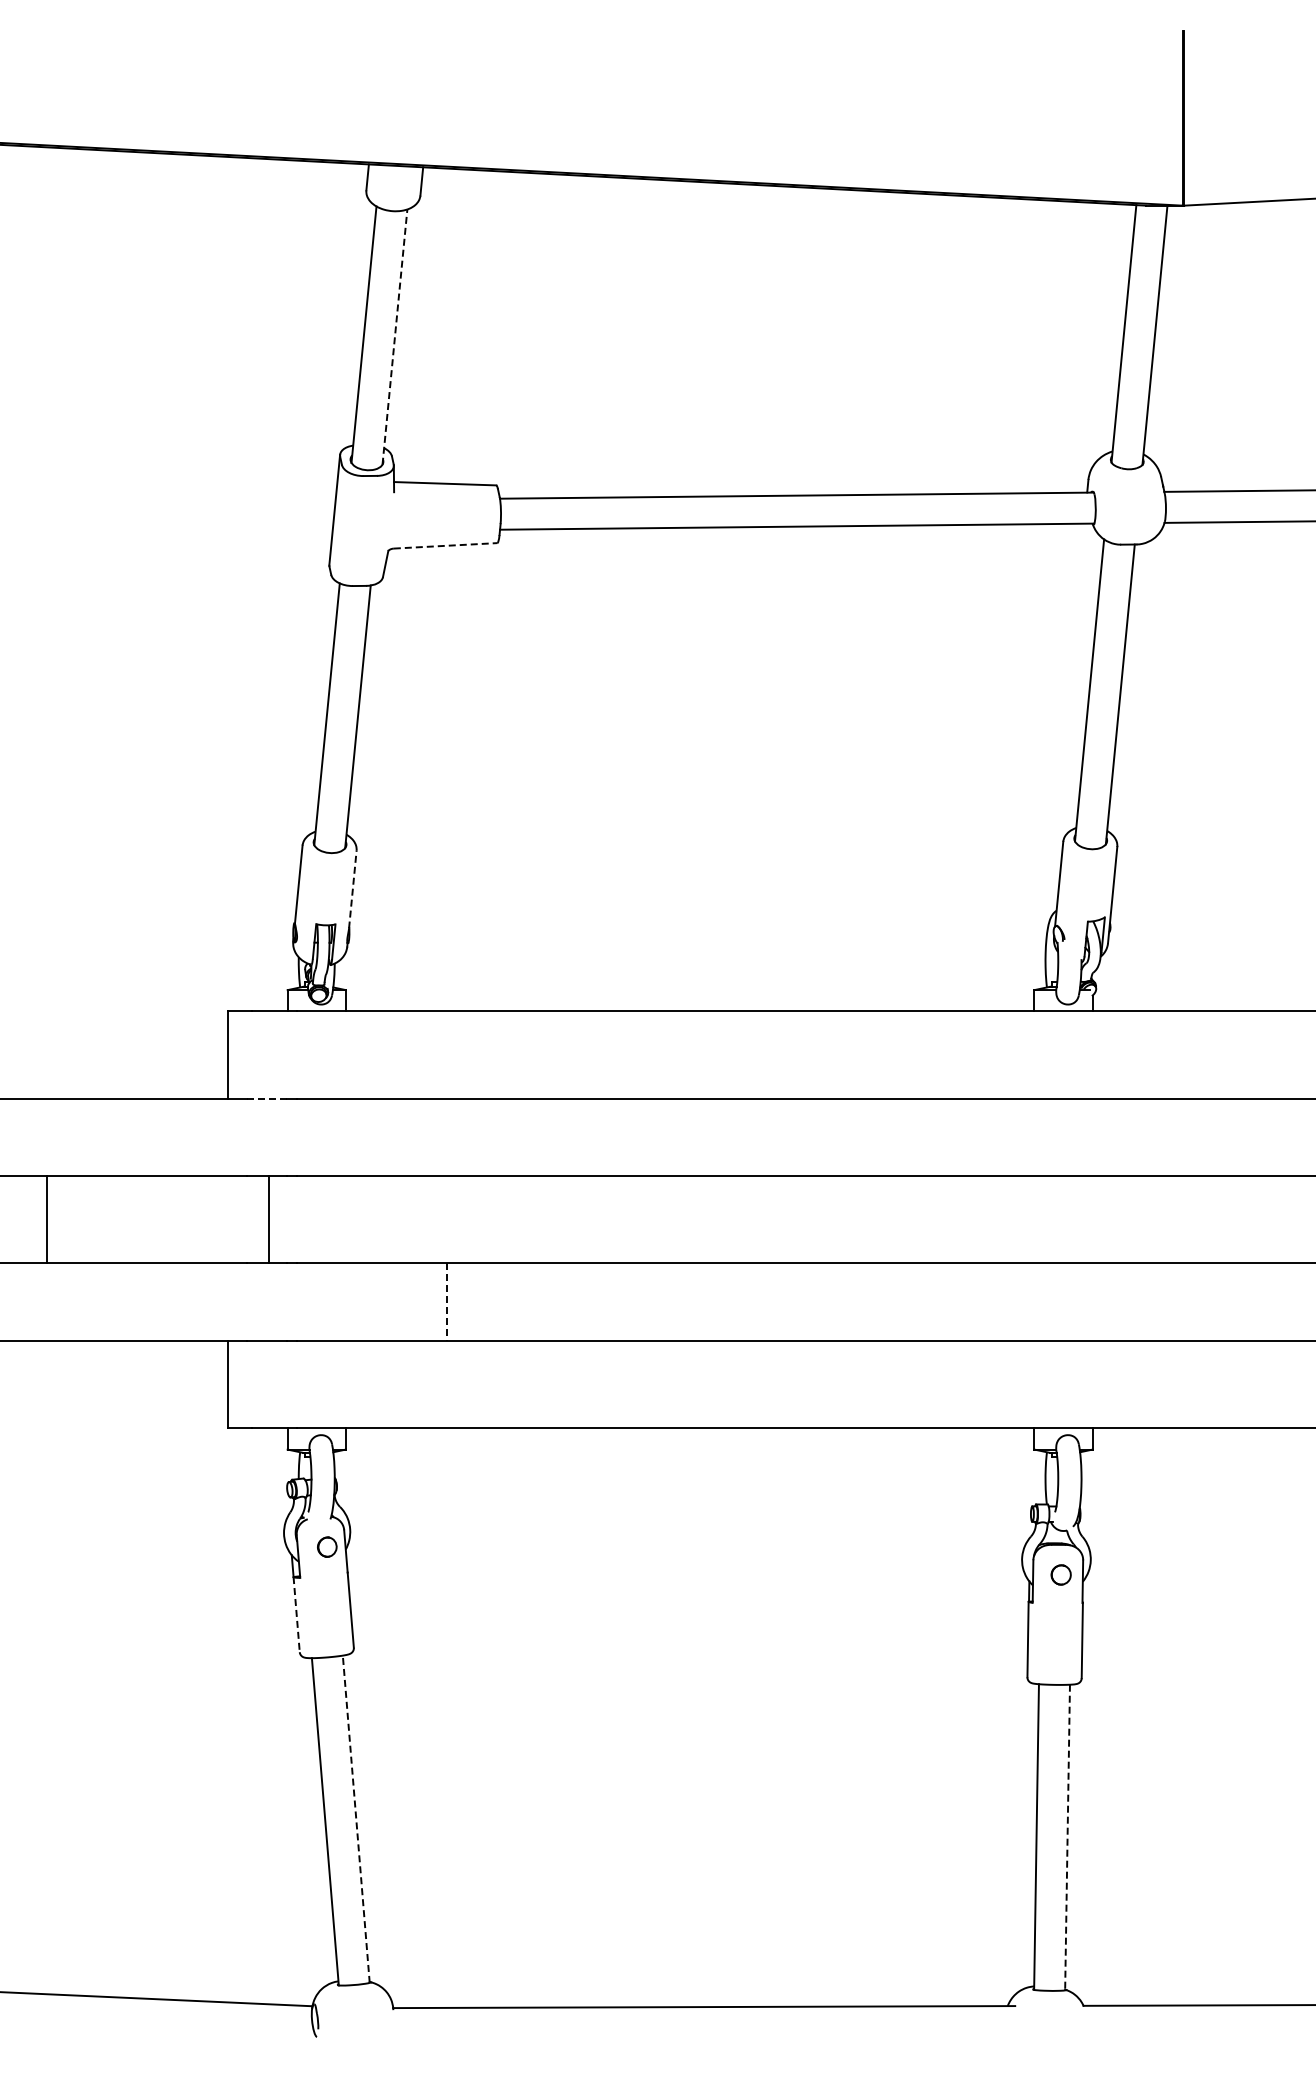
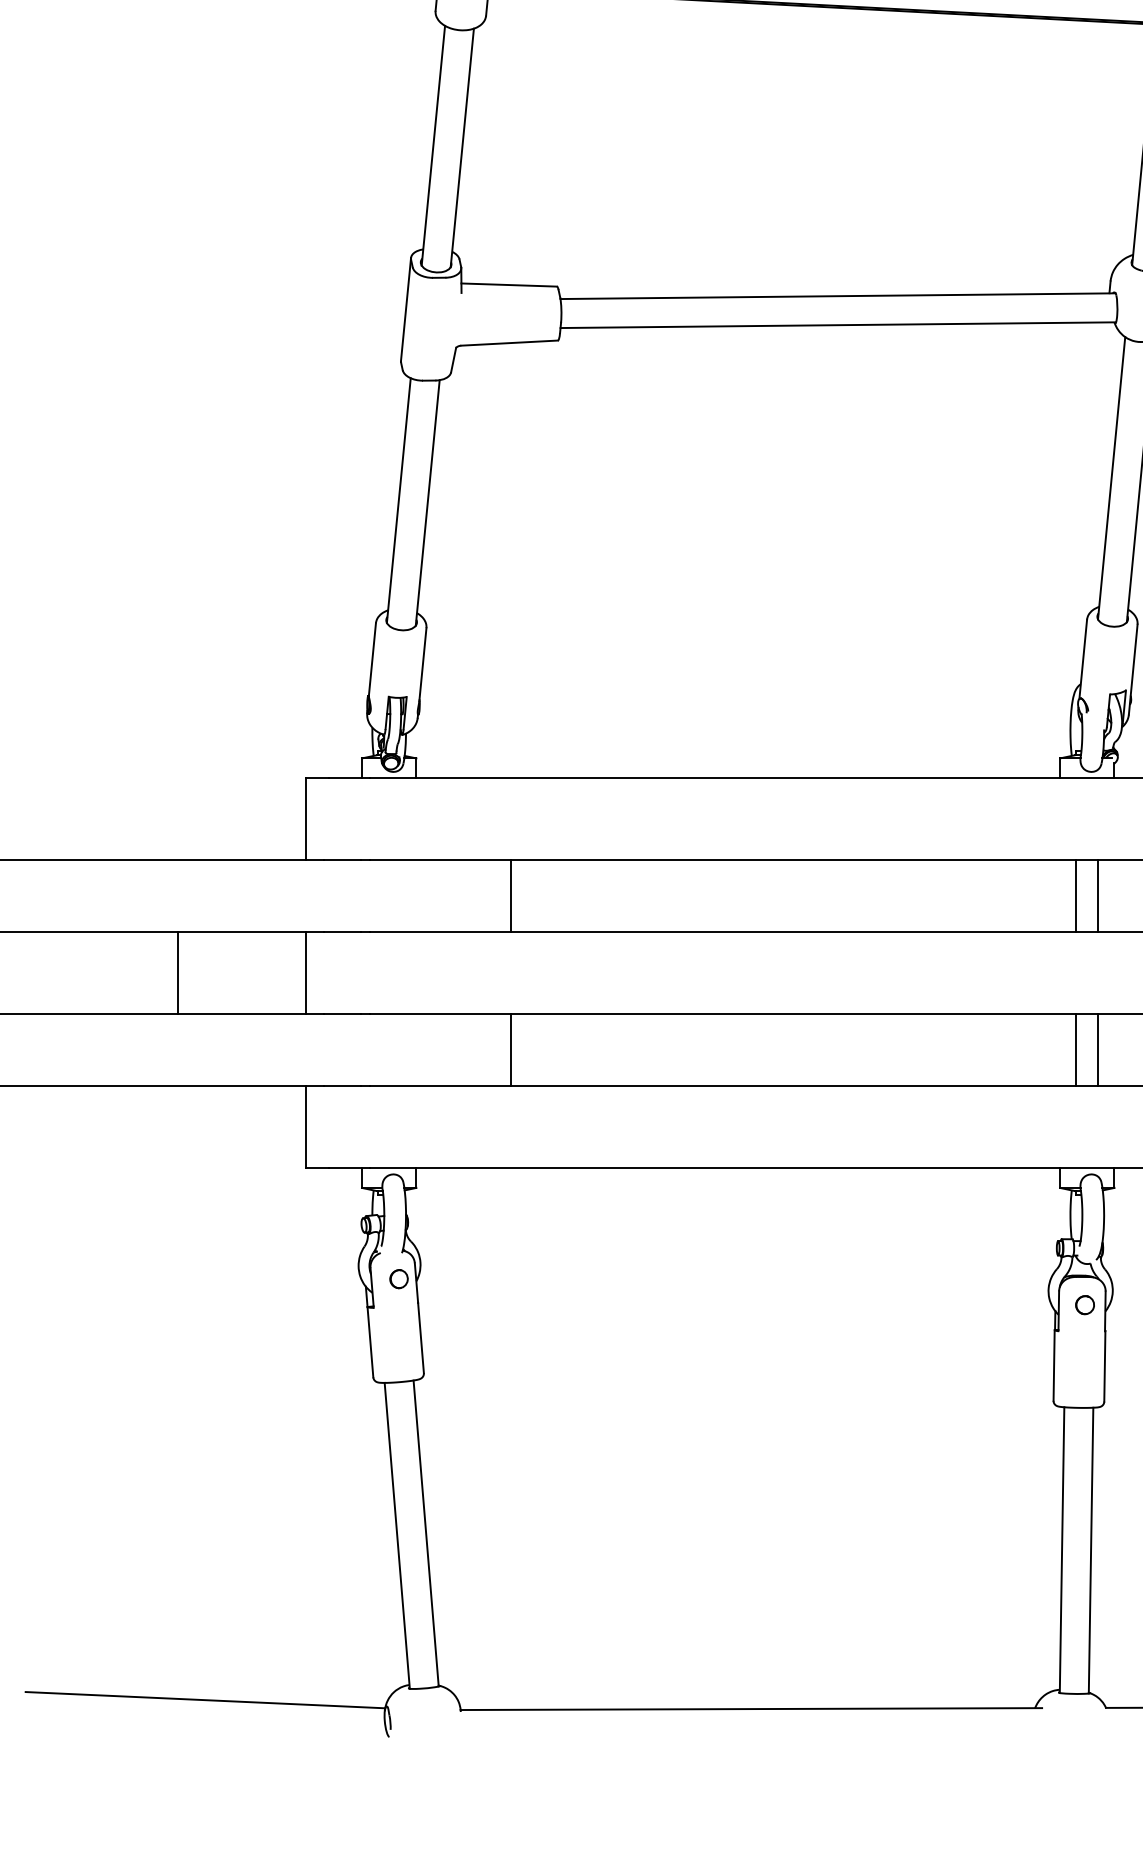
line: (395, 336) -> (462, 147), dashed -> solid
line: (445, 545) -> (509, 342), dashed -> solid
line: (352, 889) -> (422, 664), dashed -> solid
line: (266, 1098) -> (342, 859), dashed -> solid
line: (446, 1137) -> (510, 896), added
line: (1051, 1137) -> (1076, 896), added
line: (1075, 1137) -> (1098, 896), added
line: (47, 1219) -> (178, 972), moved
line: (268, 1219) -> (305, 972), moved
line: (446, 1302) -> (510, 1050), dashed -> solid
line: (1051, 1302) -> (1076, 1050), added
line: (1075, 1302) -> (1098, 1050), added
line: (296, 1614) -> (370, 1342), dashed -> solid
line: (356, 1818) -> (426, 1532), dashed -> solid
line: (1067, 1837) -> (1091, 1550), dashed -> solid

